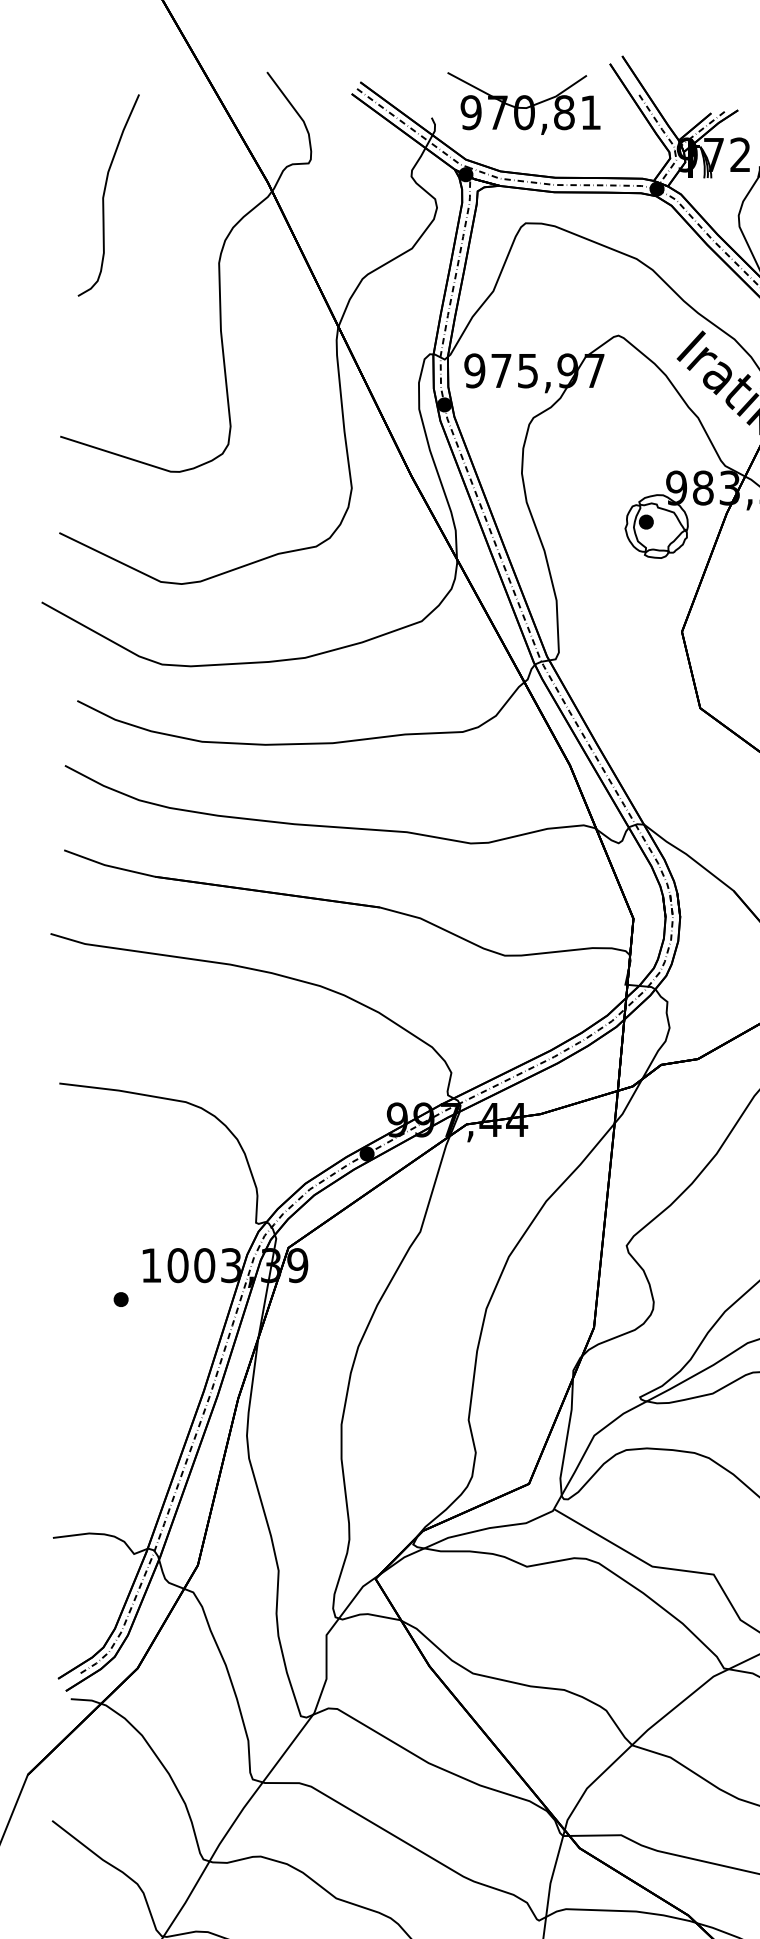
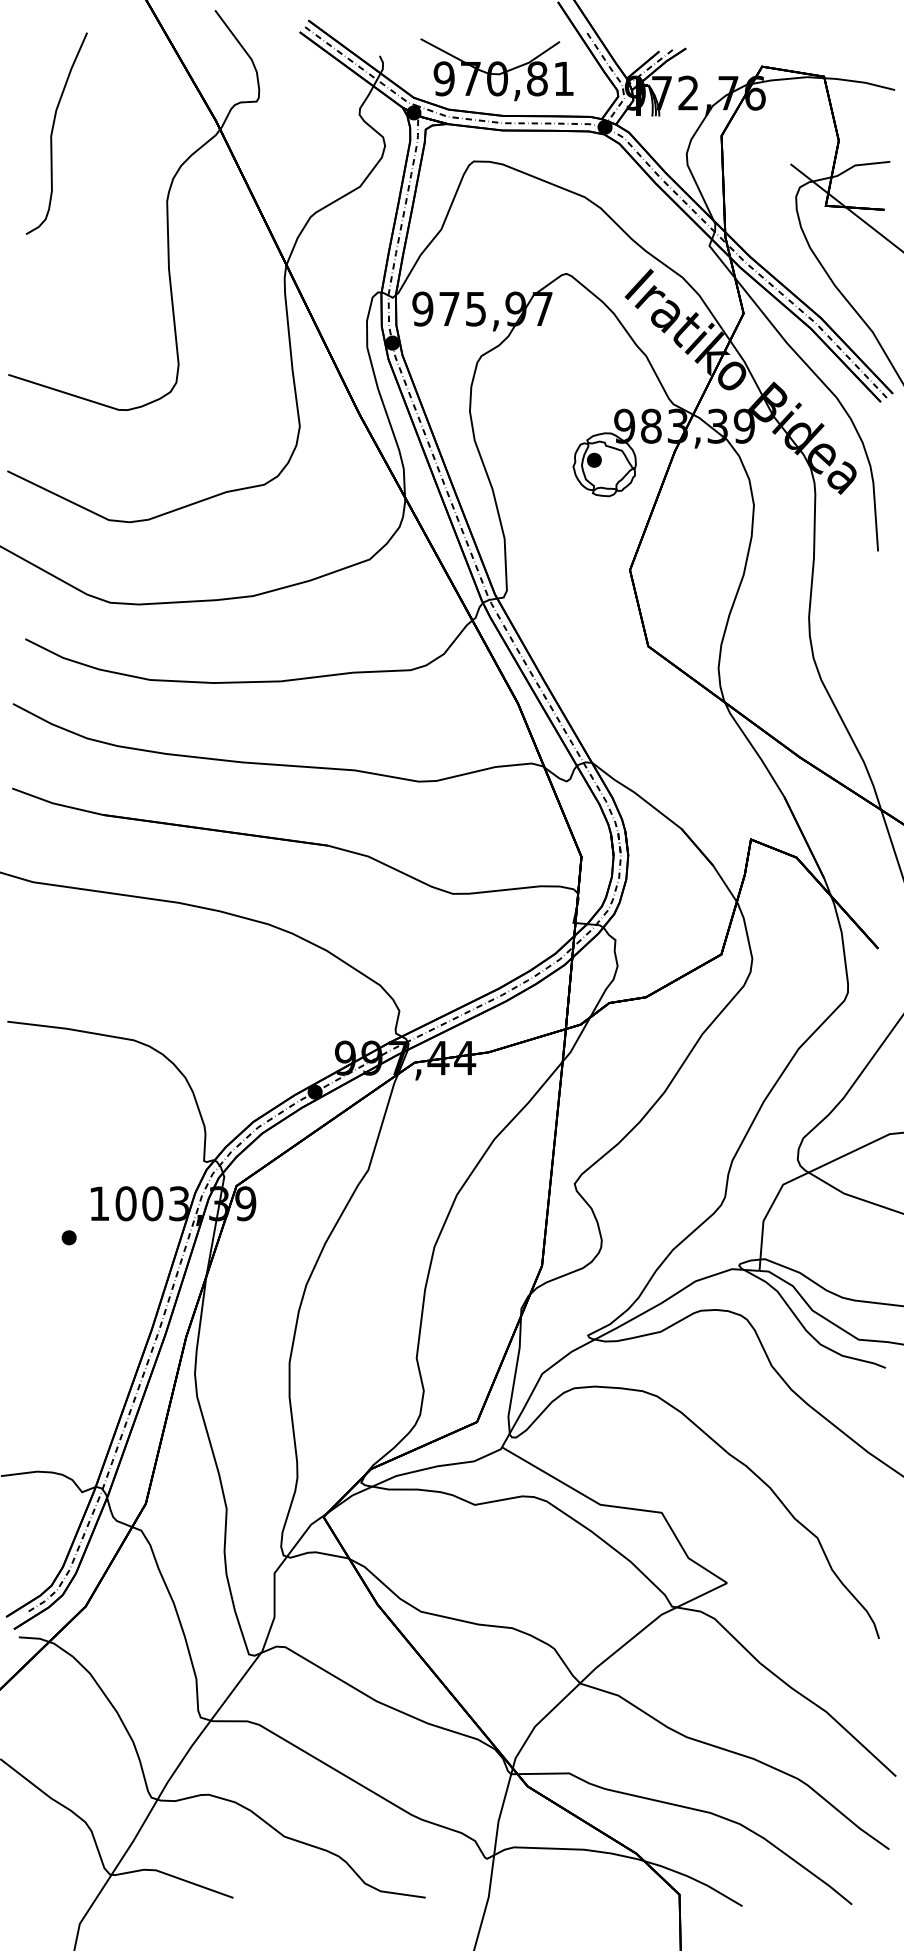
part: (523, 103) -> (496, 69), moved

